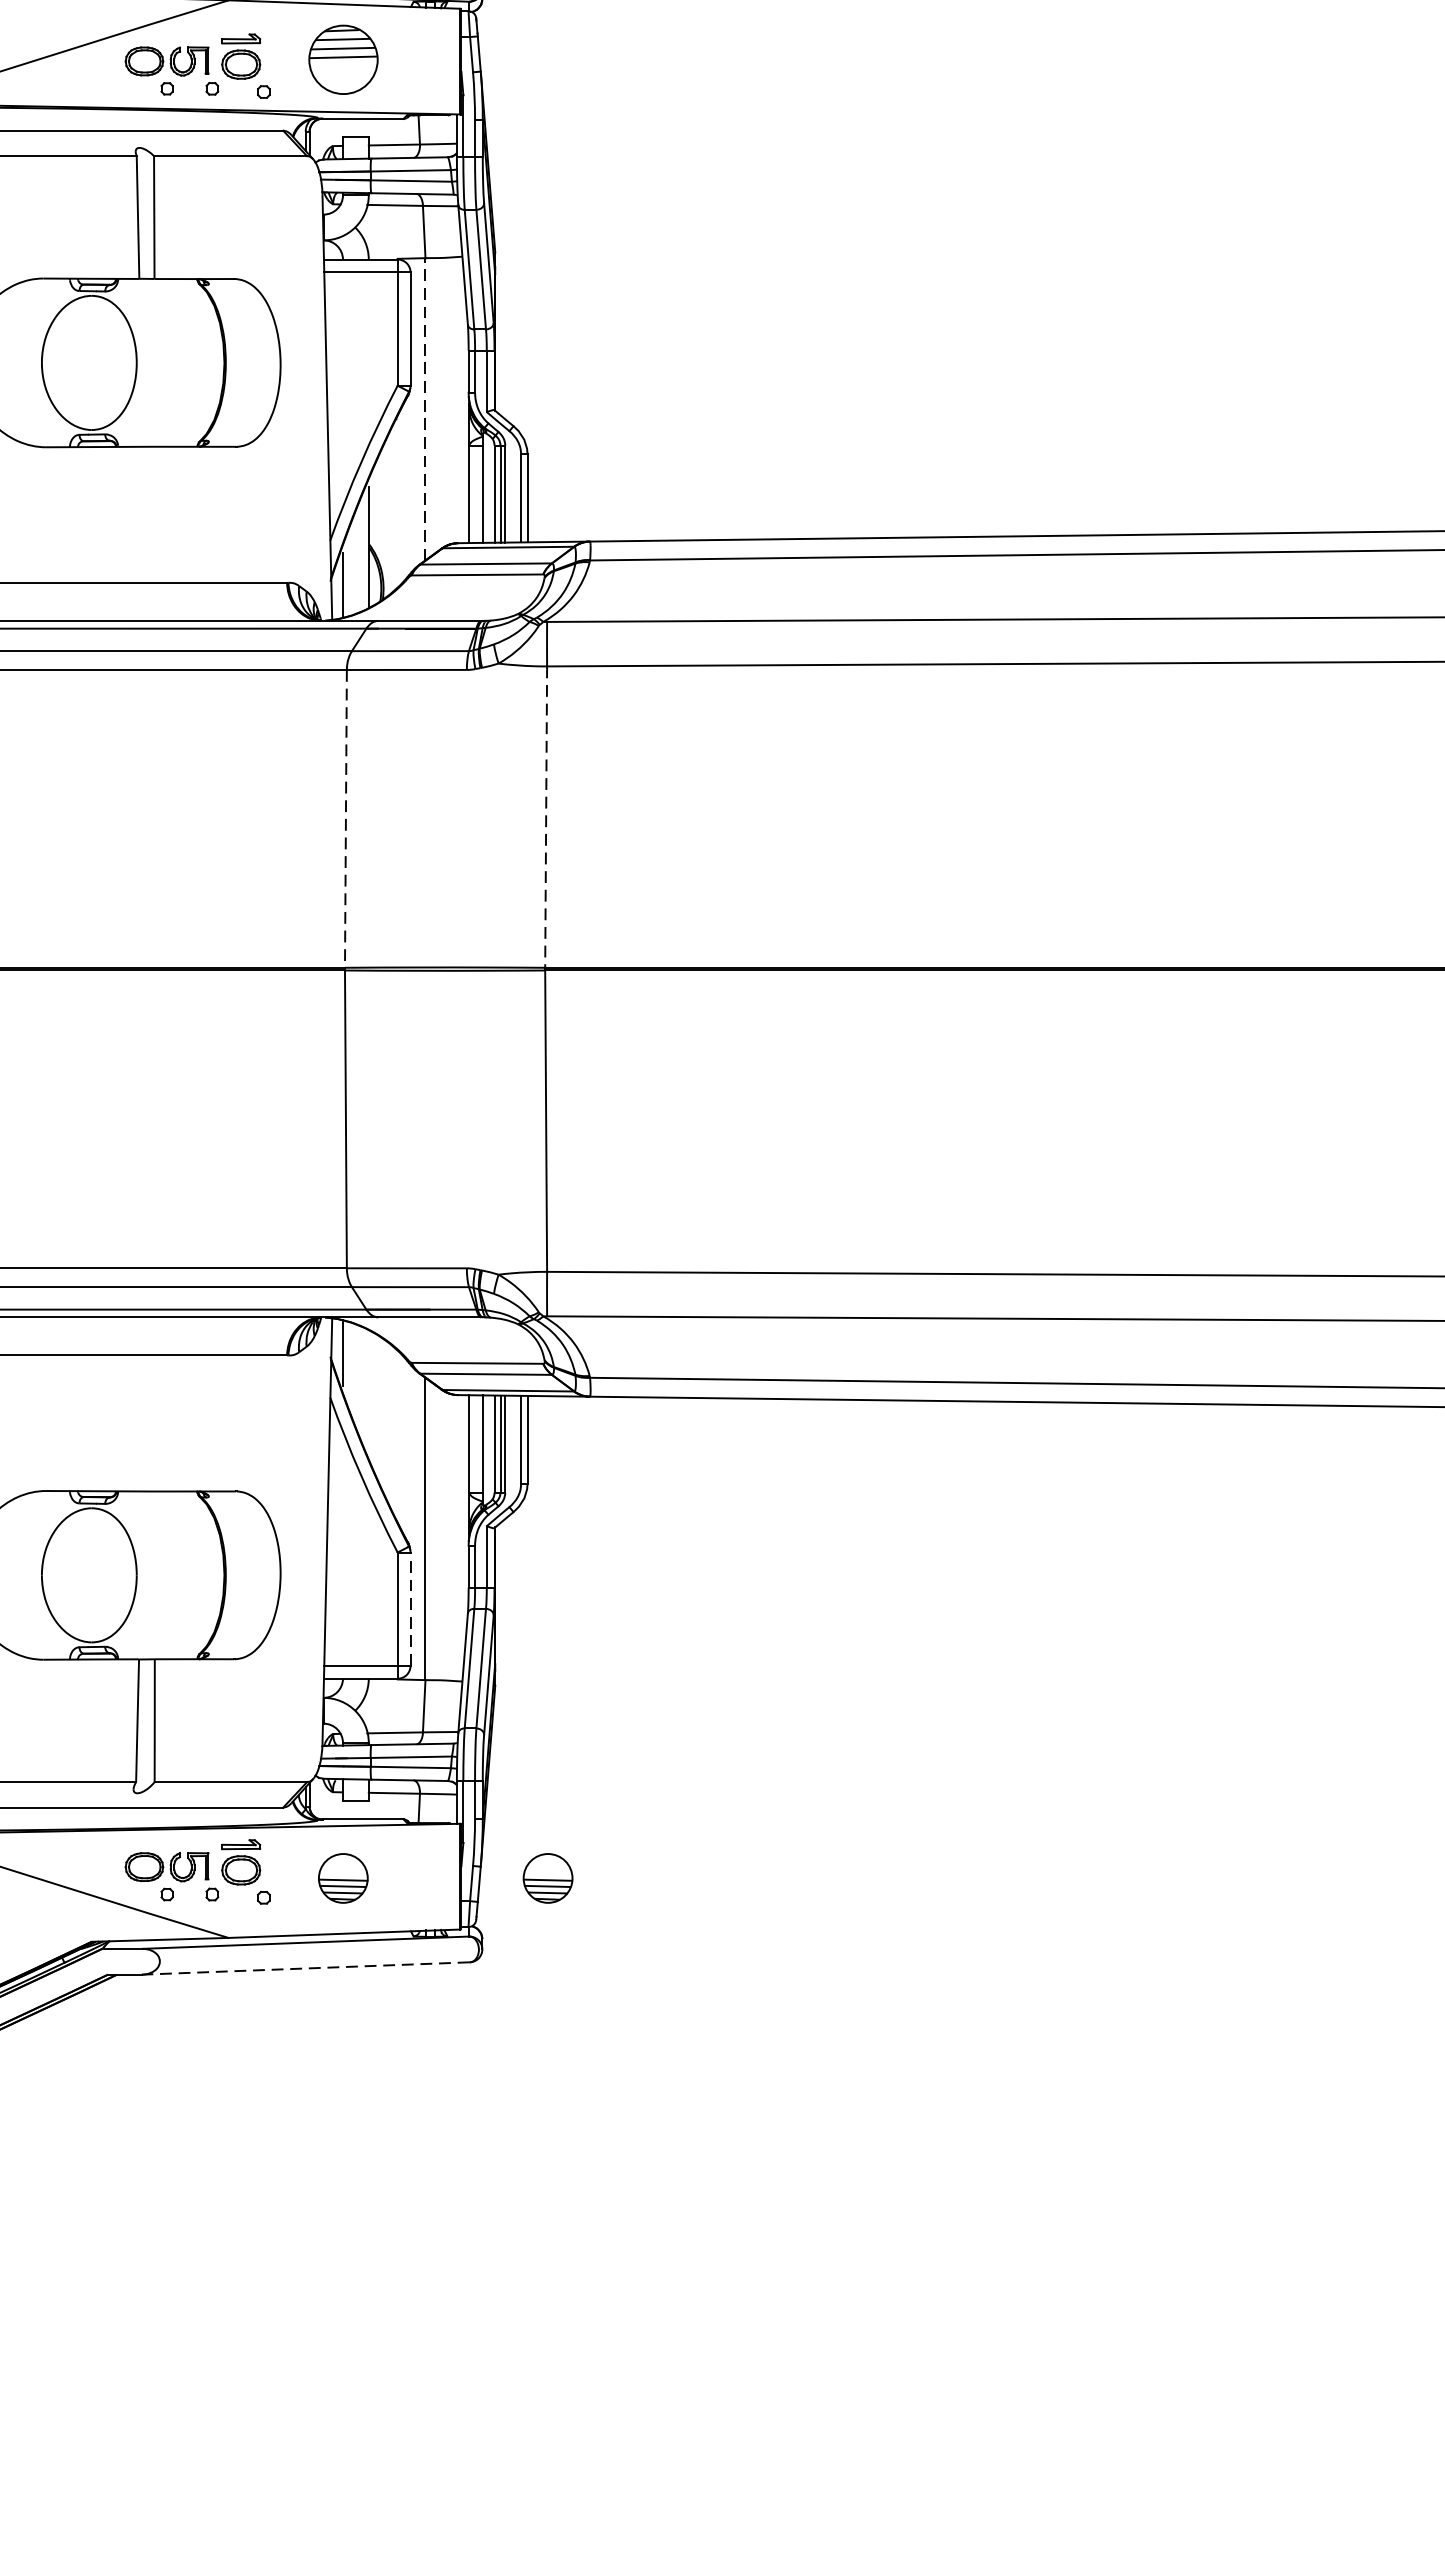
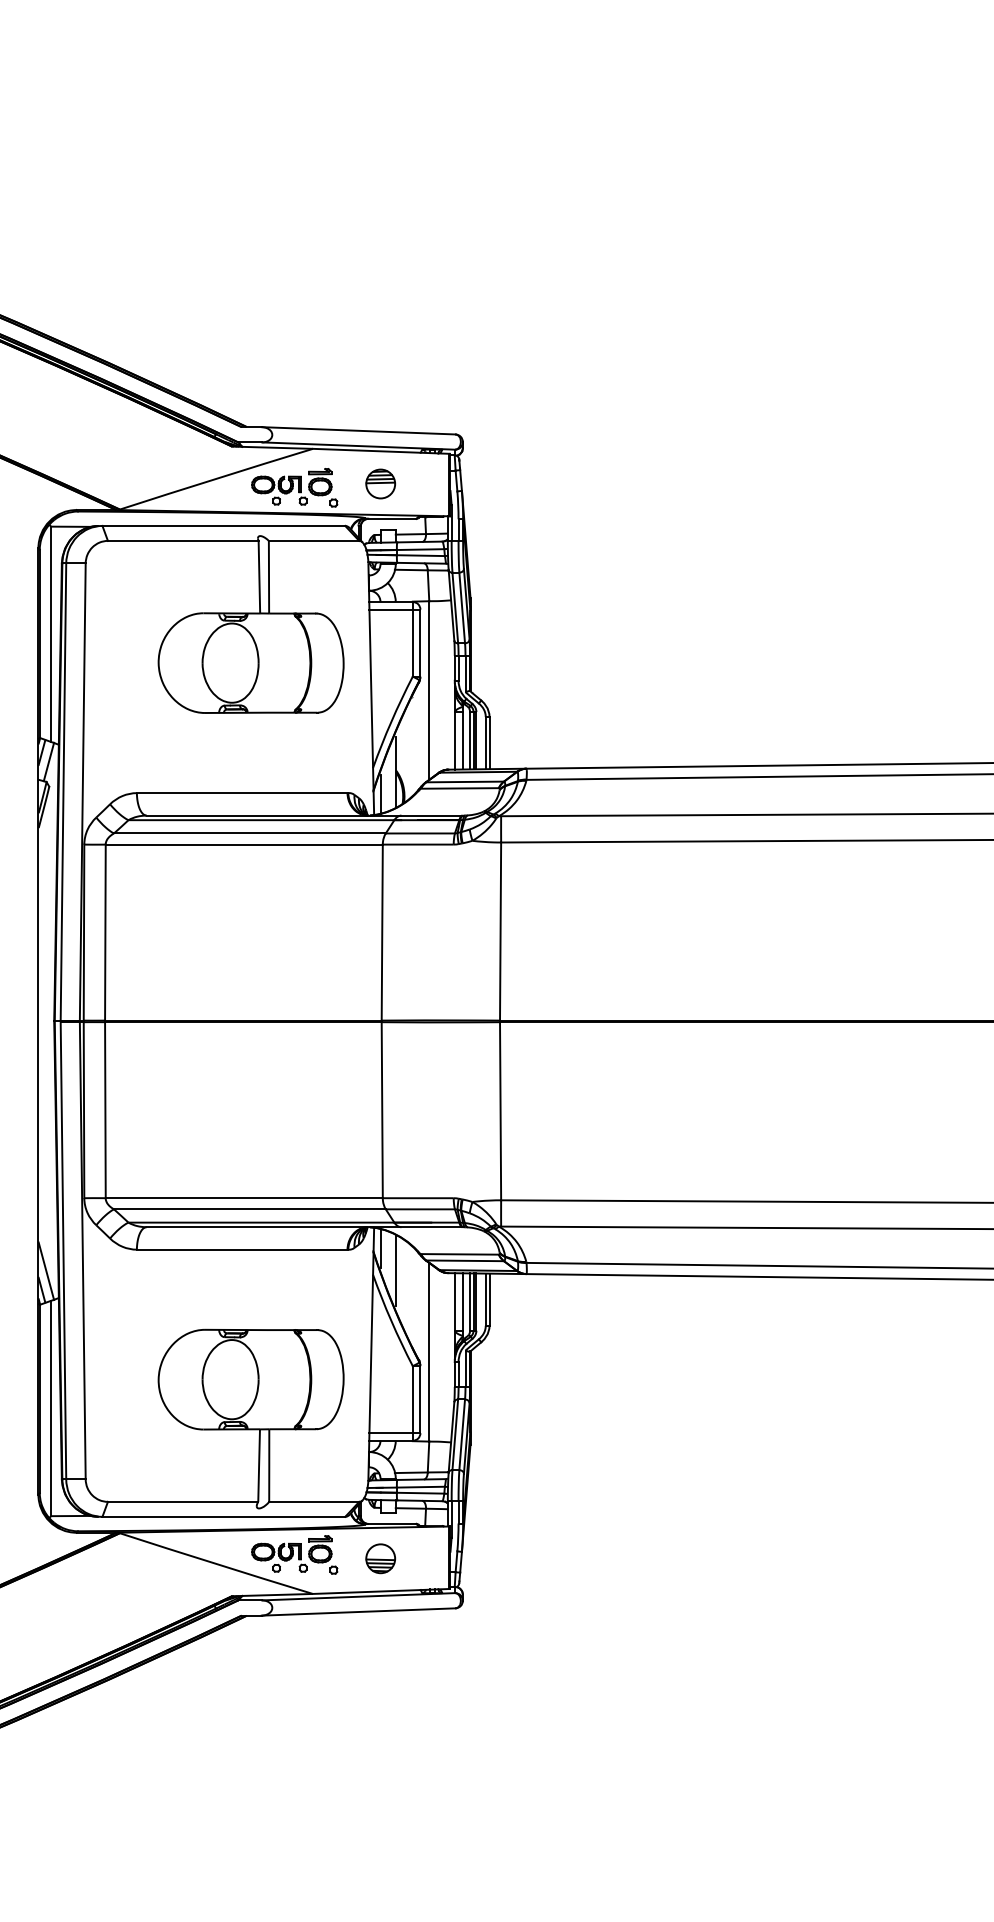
part: (342, 58) -> (380, 483), size x0.71
line: (425, 409) -> (429, 690), dashed -> solid
line: (346, 818) -> (382, 932), dashed -> solid
line: (546, 818) -> (500, 932), dashed -> solid
line: (368, 1390) -> (395, 1270), added
line: (410, 1608) -> (420, 1399), dashed -> solid
part: (547, 1877) -> (501, 1558), removed
line: (305, 1969) -> (358, 1612), dashed -> solid

